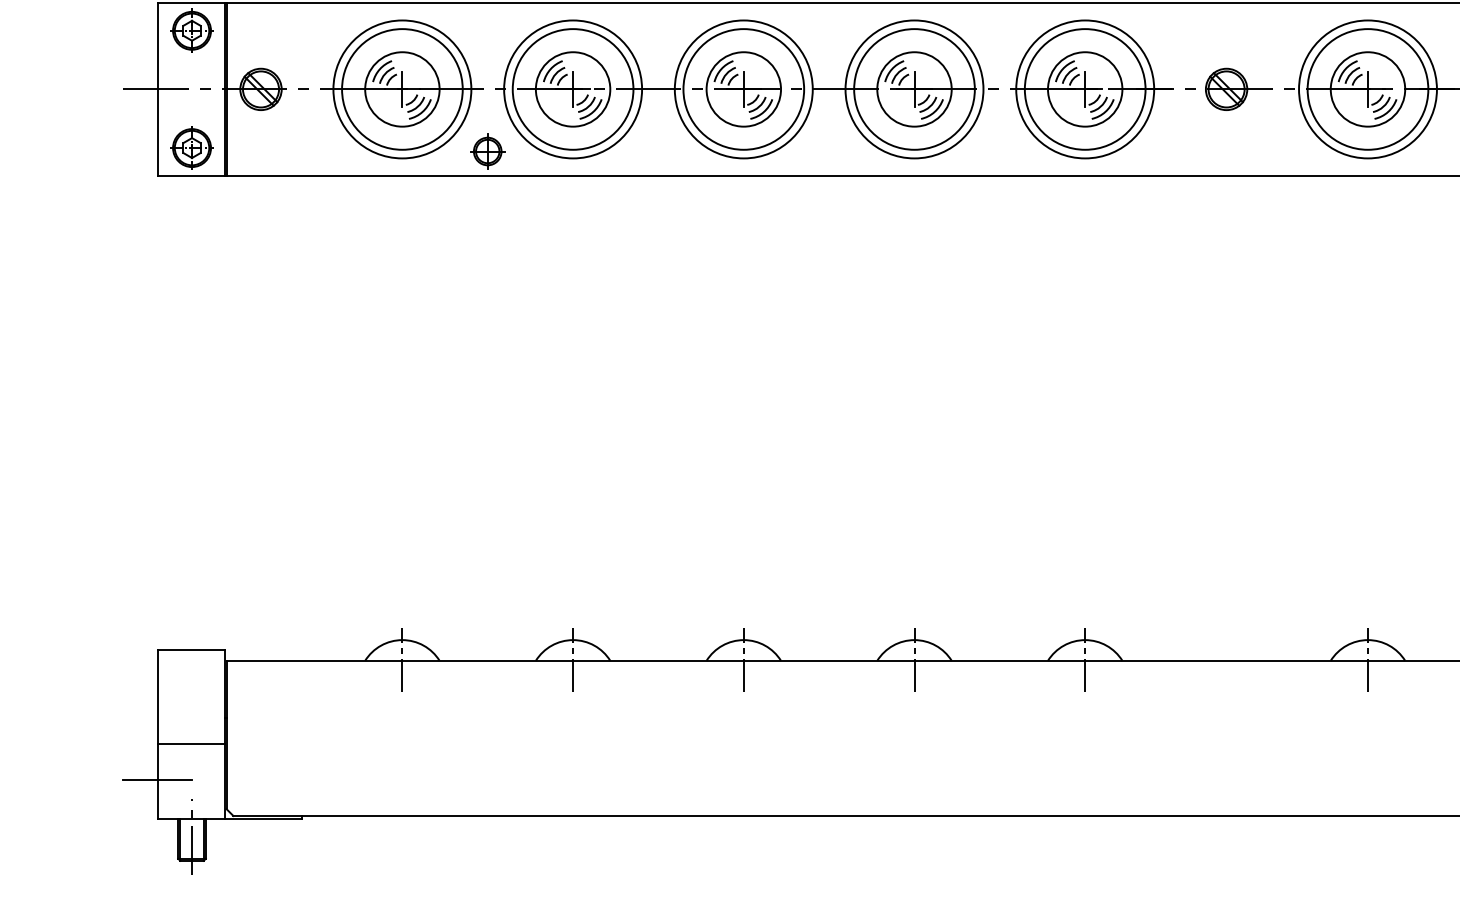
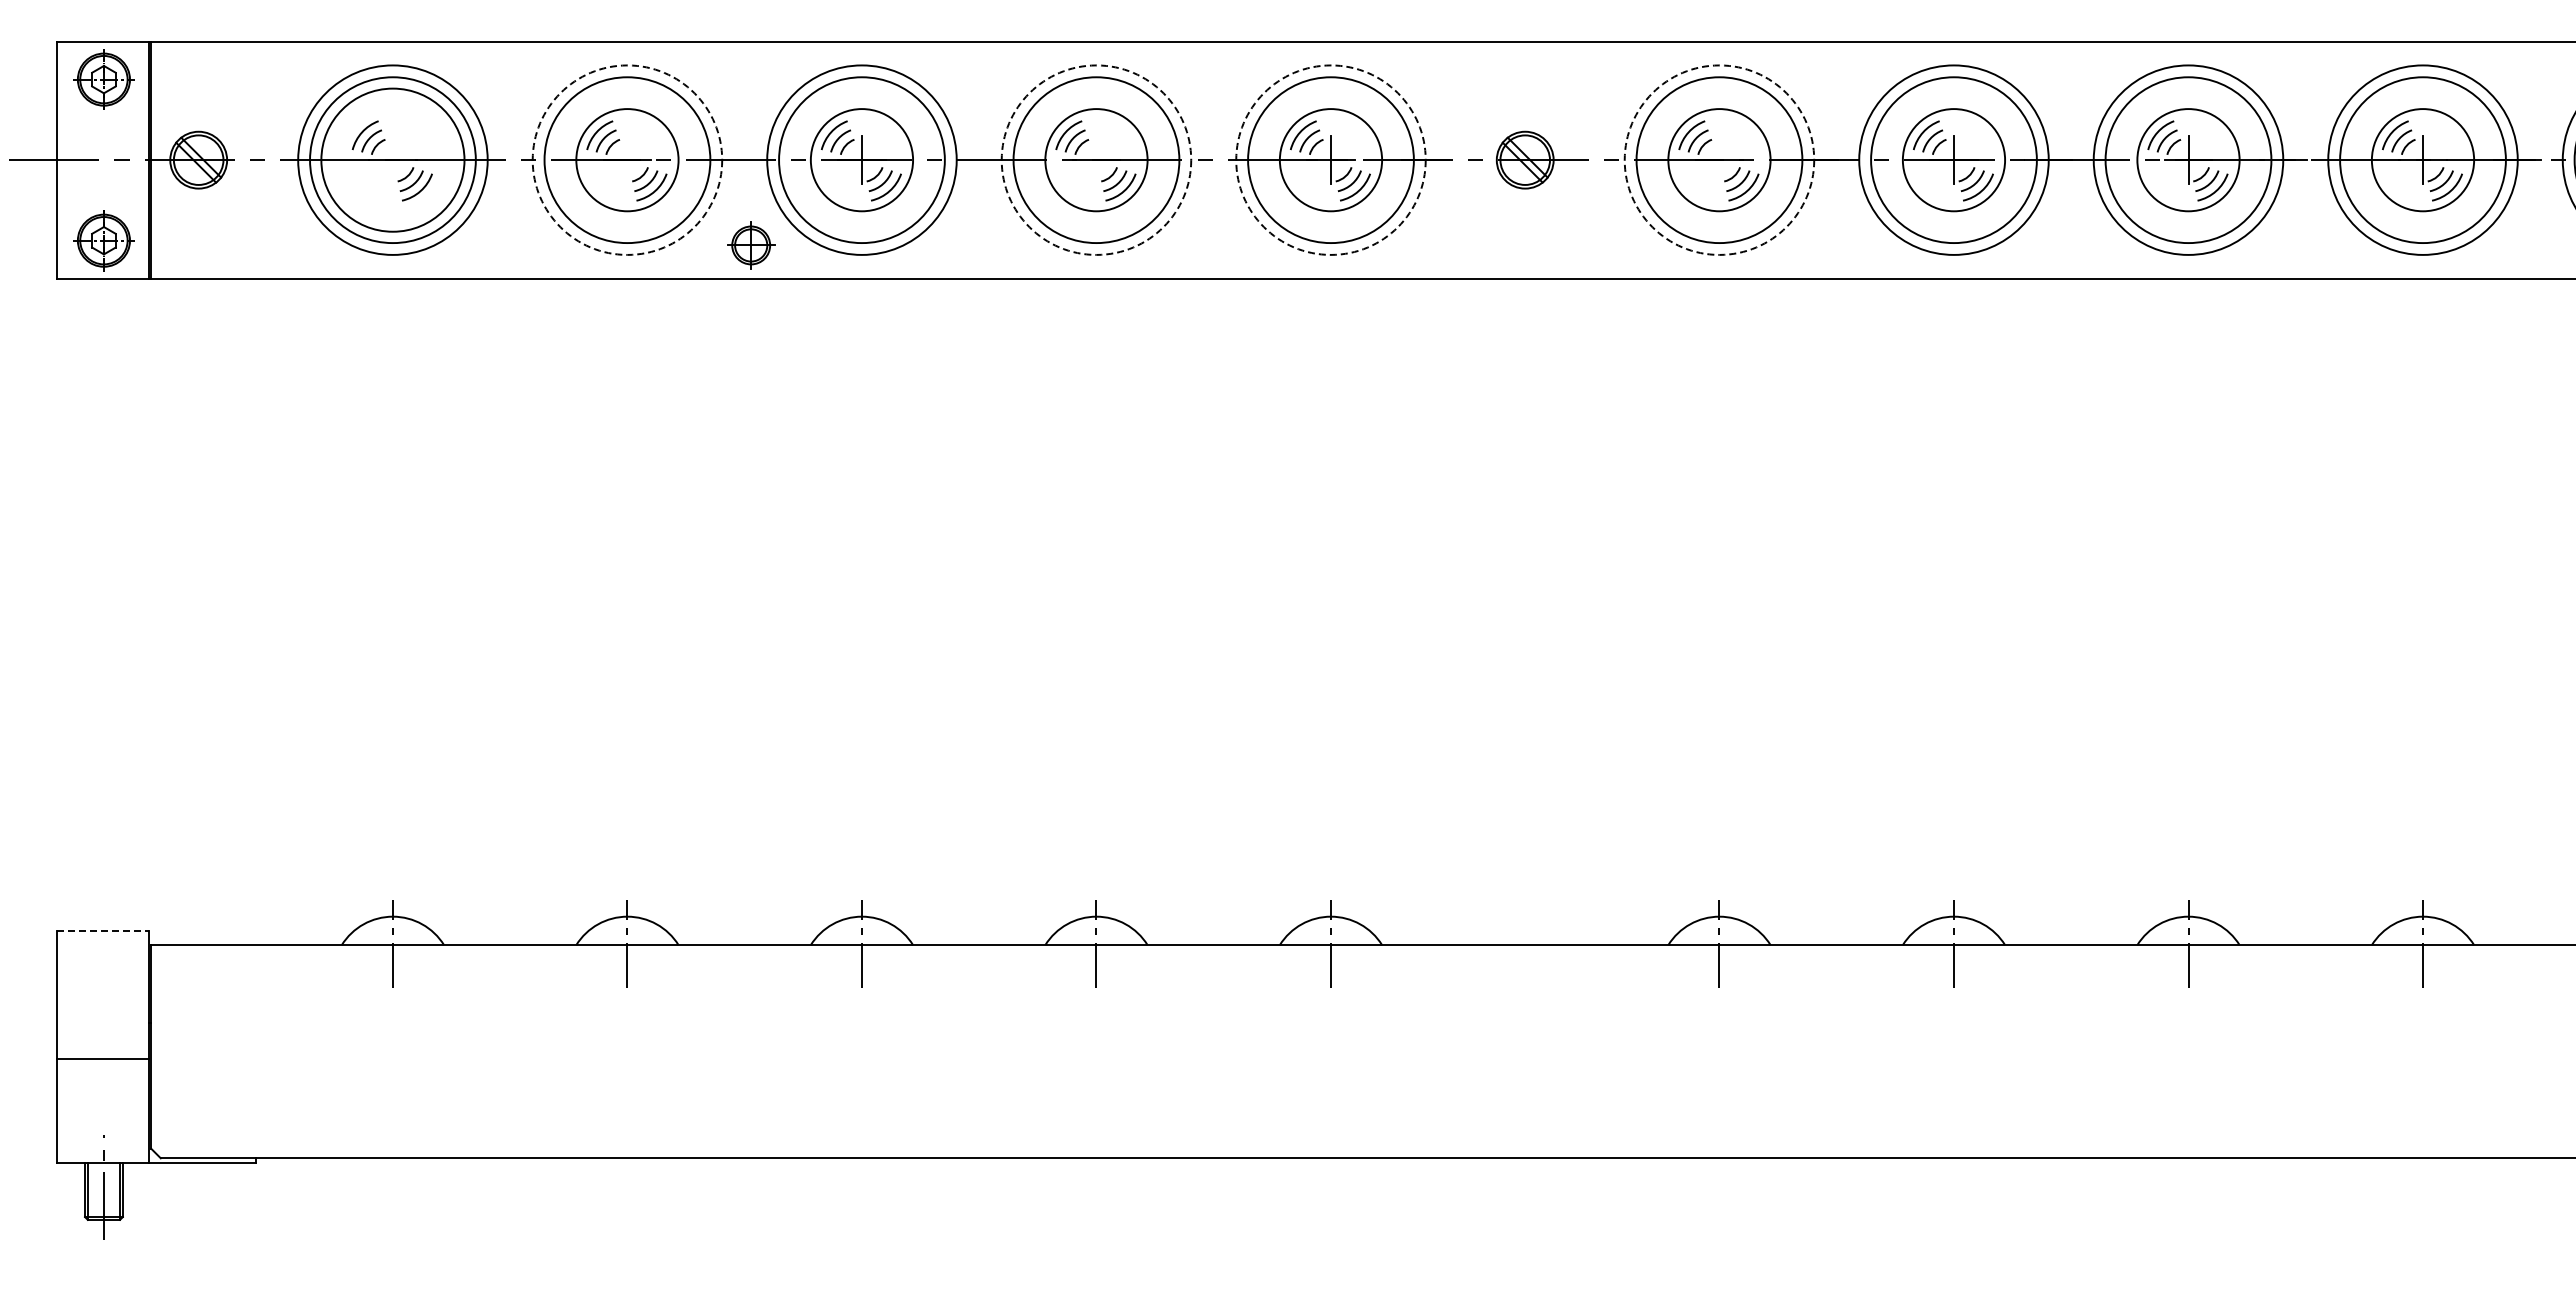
line: (402, 88) -> (392, 159), removed
circle: (573, 88) -> (627, 159), solid -> dashed
line: (573, 88) -> (627, 159), removed
circle: (914, 88) -> (1096, 159), solid -> dashed
line: (914, 88) -> (1096, 159), removed
circle: (1084, 88) -> (1330, 159), solid -> dashed
circle: (1368, 88) -> (1719, 159), solid -> dashed
line: (1368, 88) -> (1719, 159), removed
circle: (402, 89) -> (392, 160), size x1.4
part: (487, 151) -> (751, 245), moved
line: (191, 650) -> (103, 930), solid -> dashed
line: (157, 779) -> (56, 1108), removed

